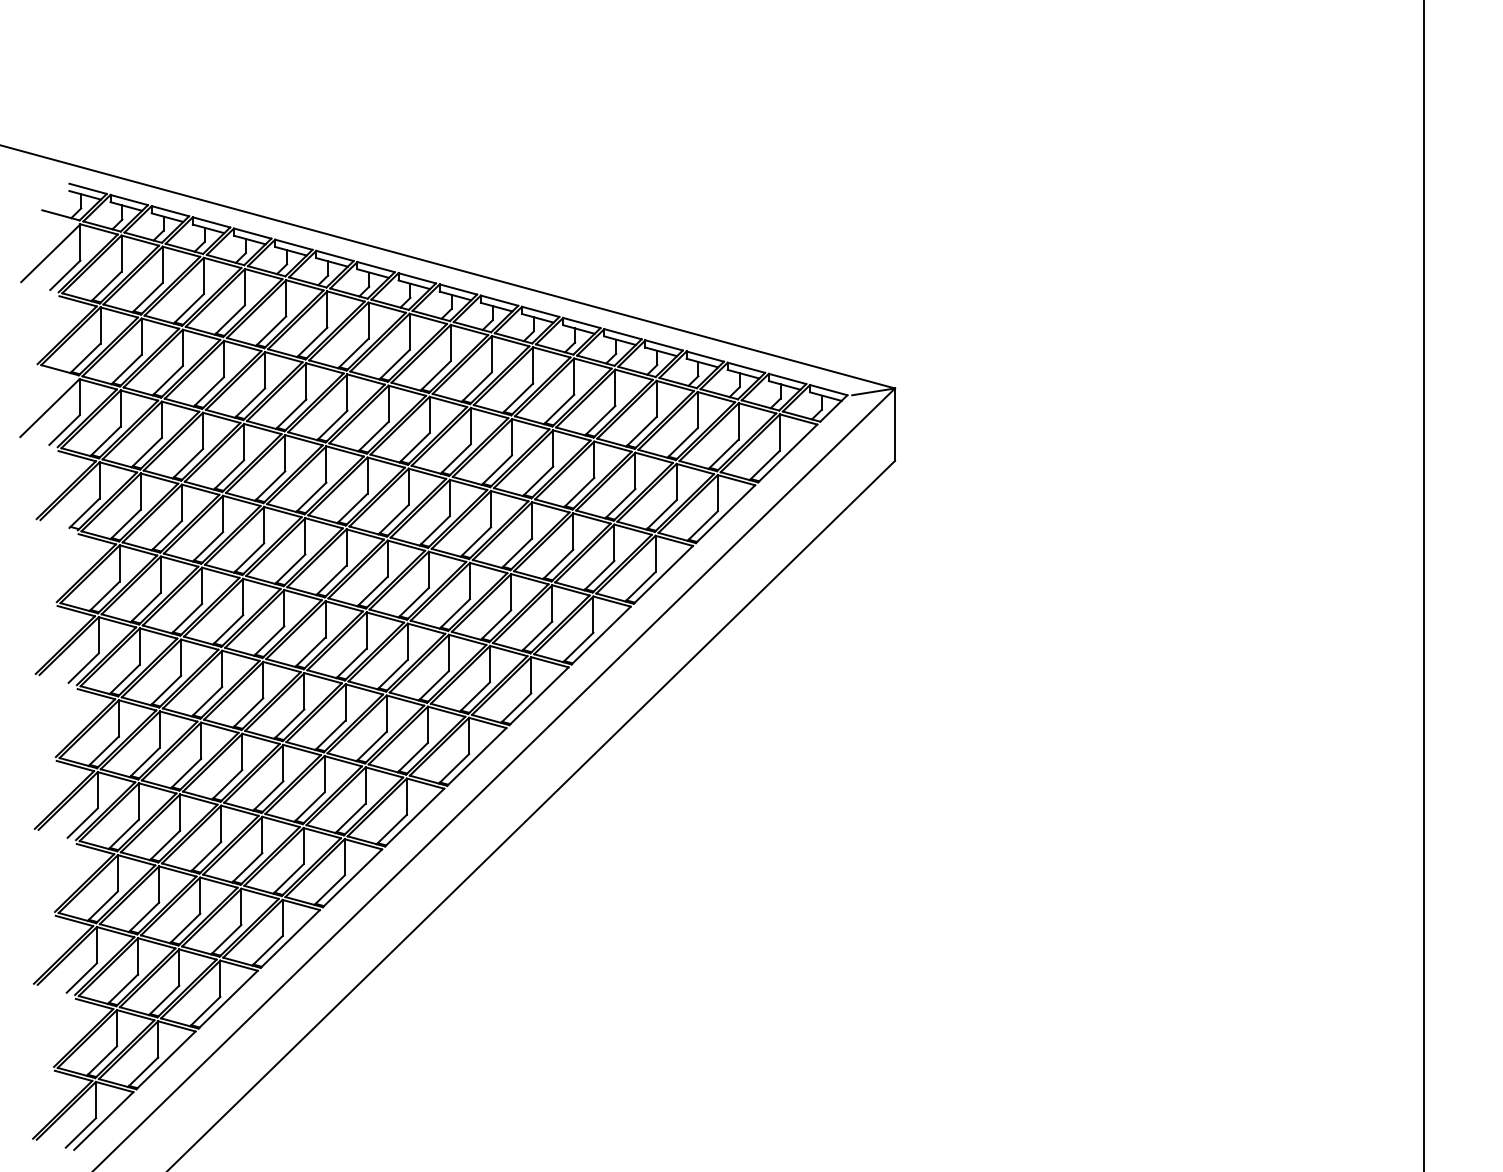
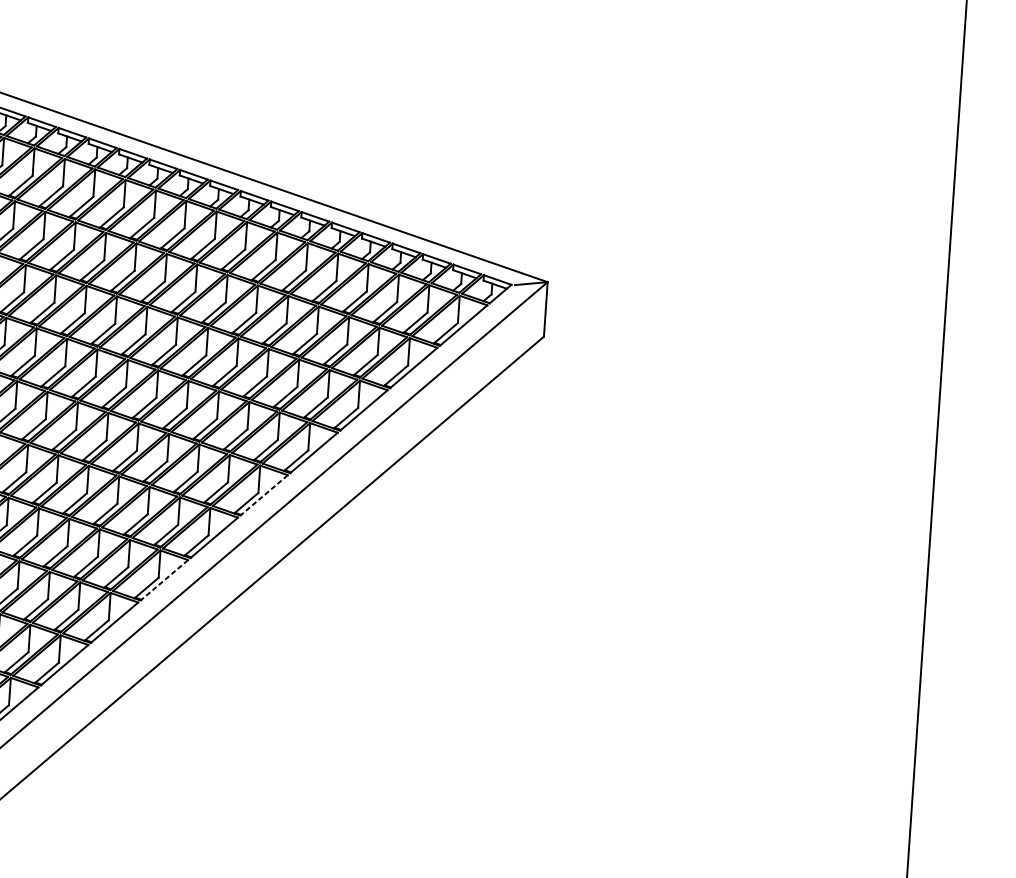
line: (538, 696) -> (263, 495), solid -> dashed
line: (414, 817) -> (164, 580), solid -> dashed

